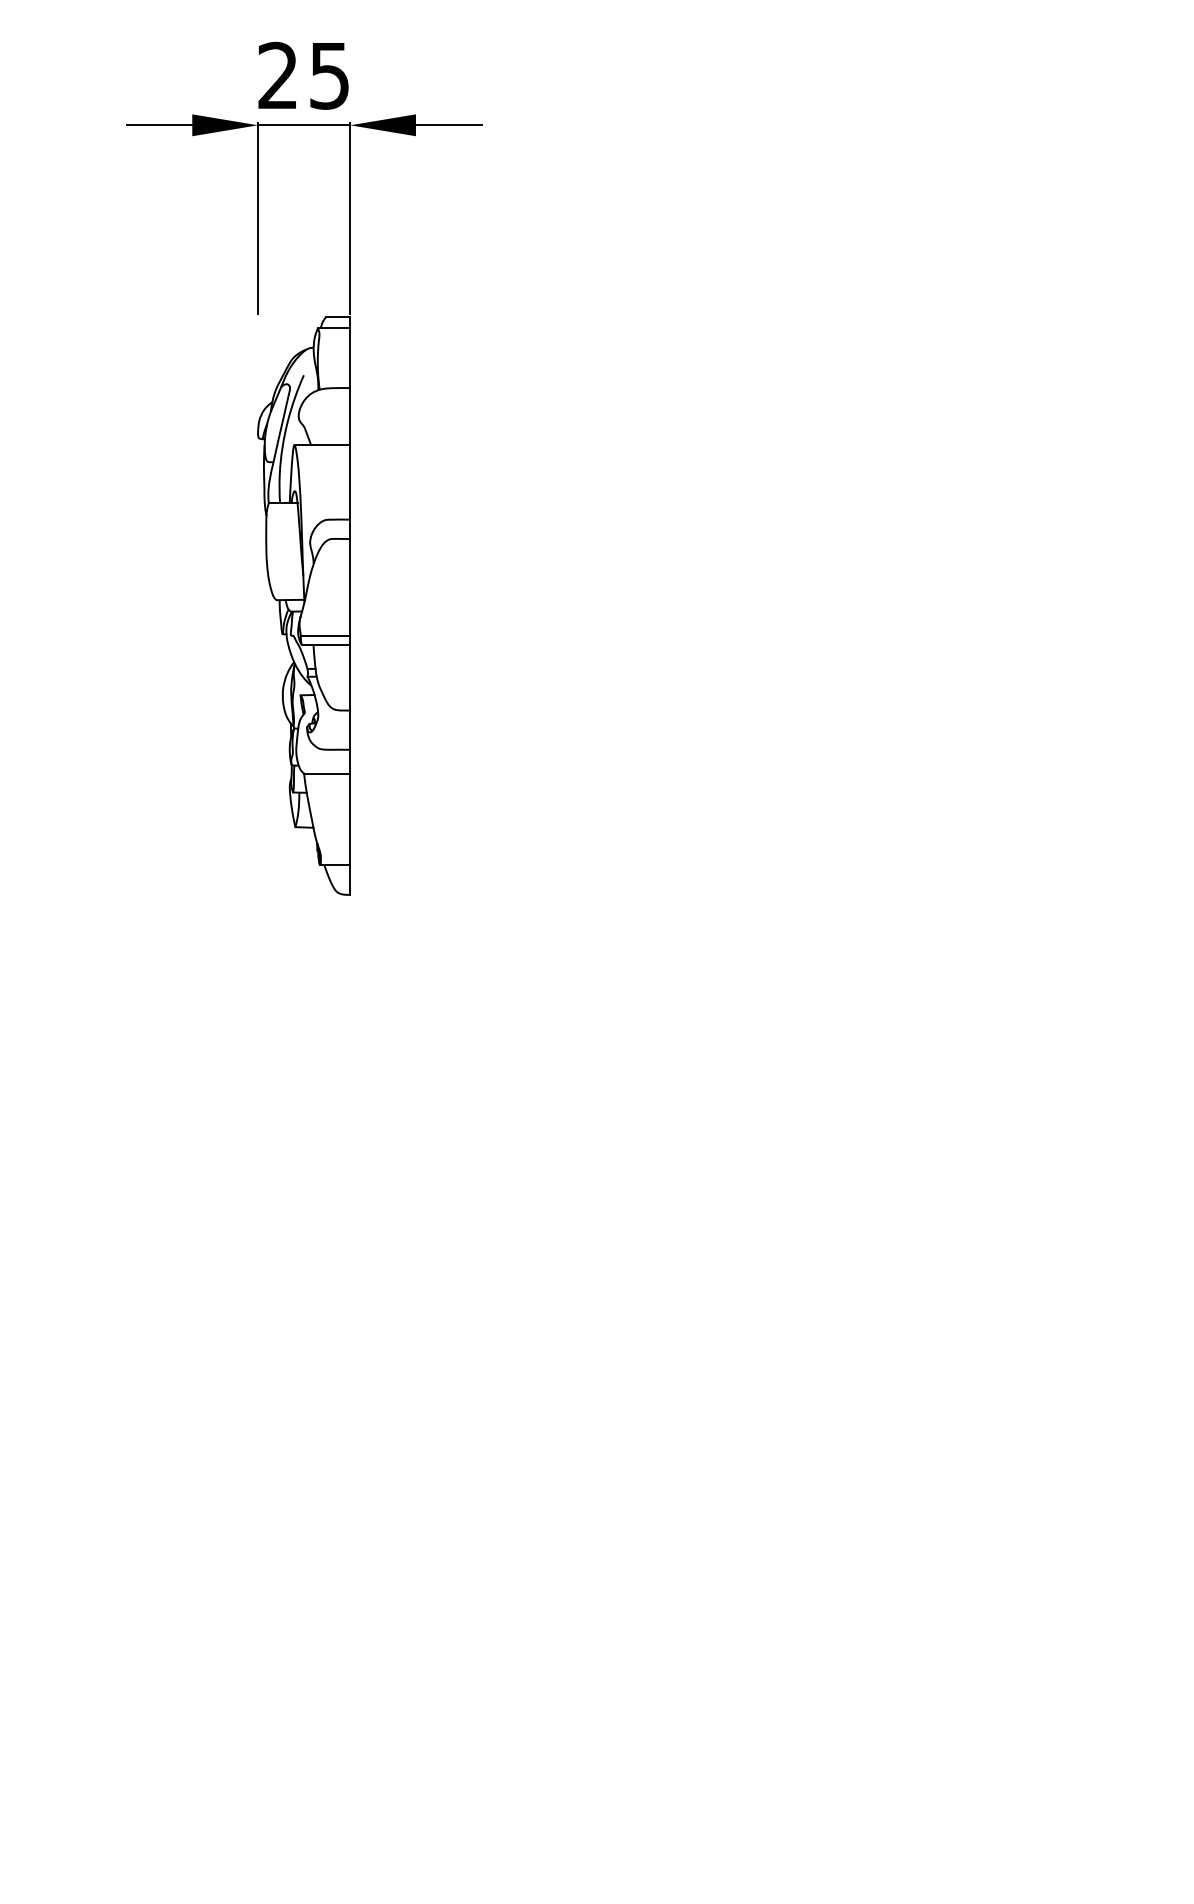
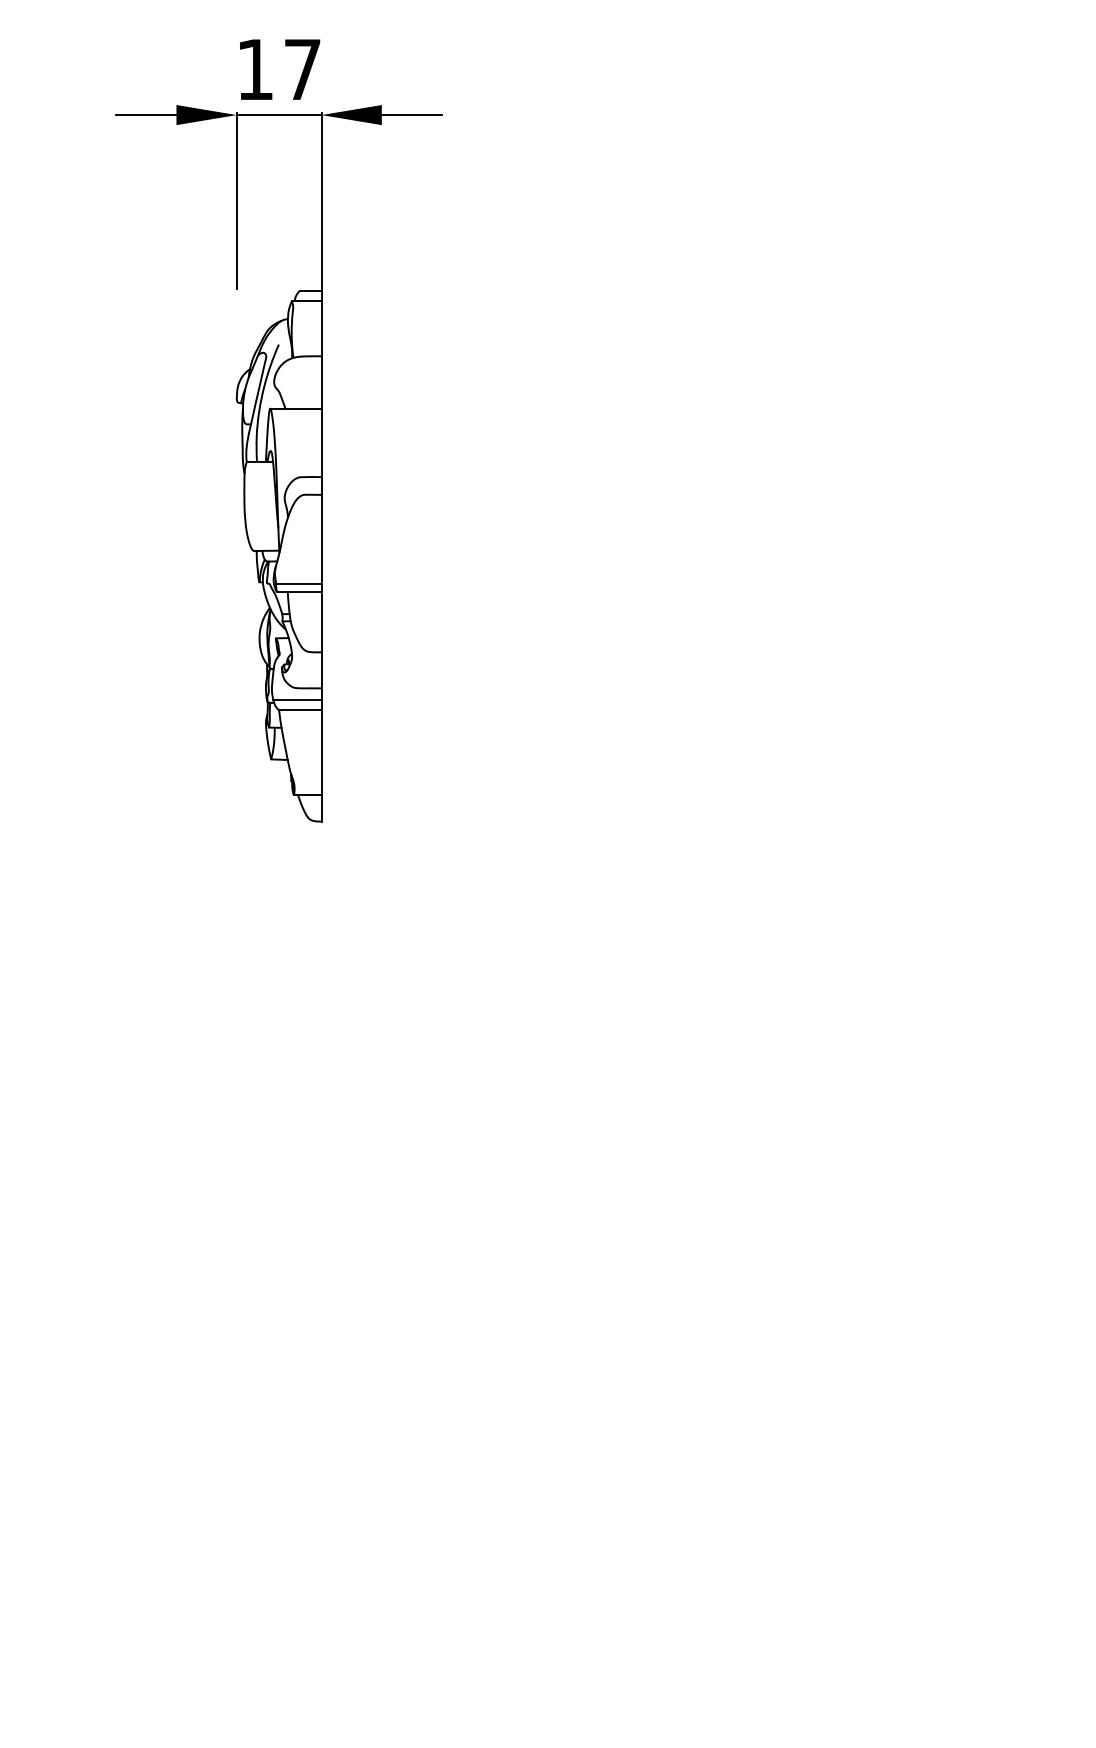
text: (303, 75) -> (278, 69), 25 -> 17
line: (323, 762) -> (296, 700), added

